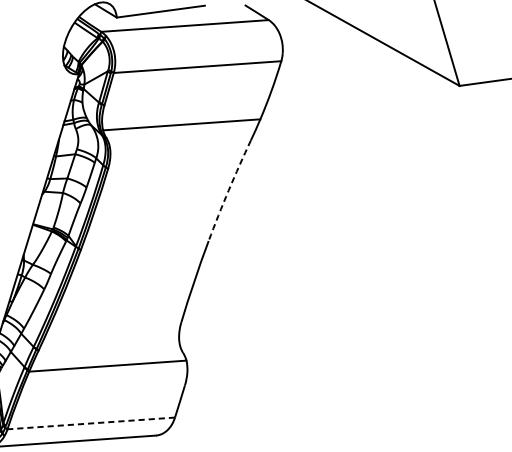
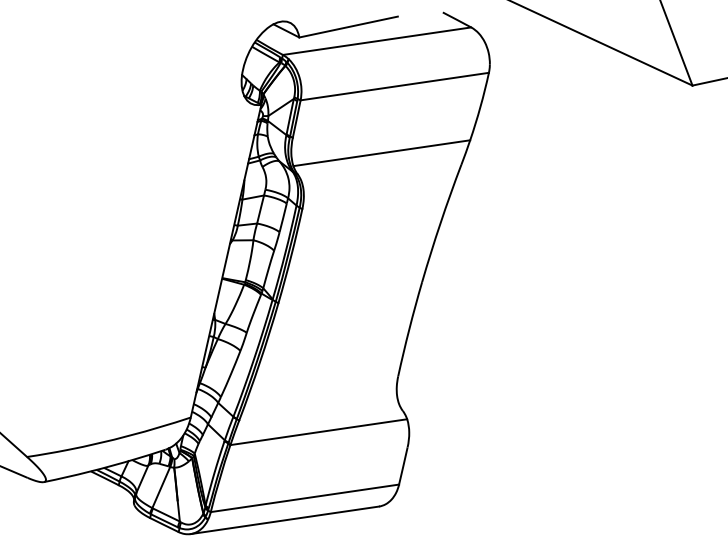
arc: (228, 190) -> (440, 223), dashed -> solid
line: (90, 423) -> (304, 498), dashed -> solid

